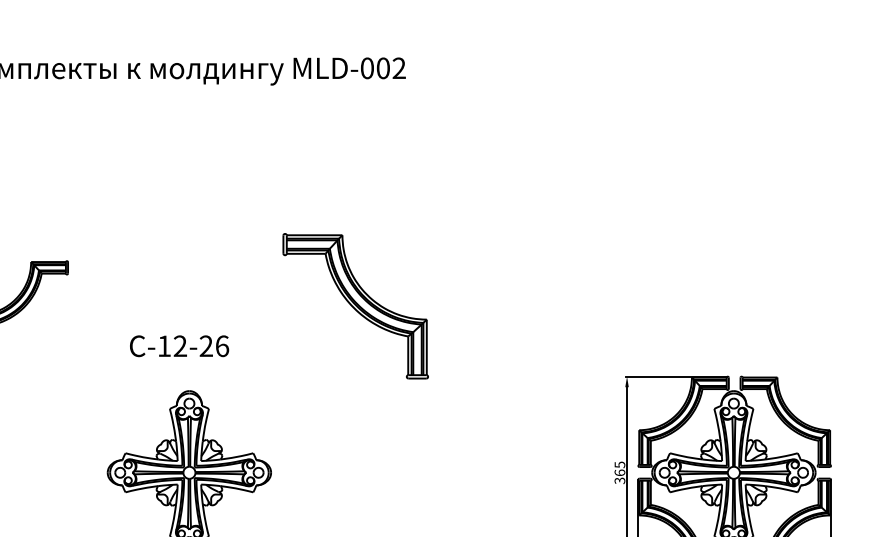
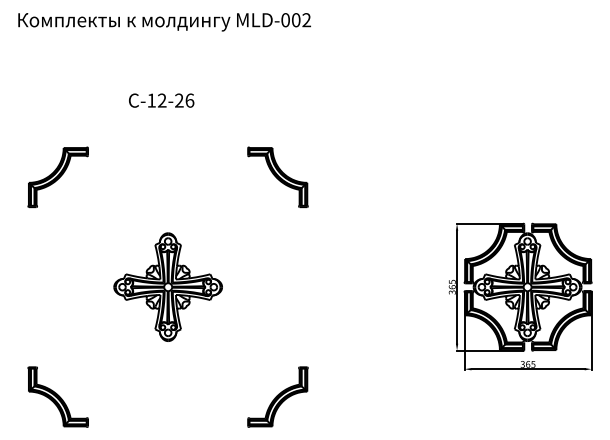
part: (355, 306) -> (277, 177), size x0.62
text: (179, 346) -> (161, 100), moved

